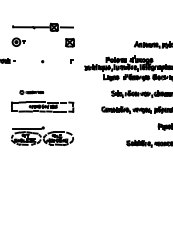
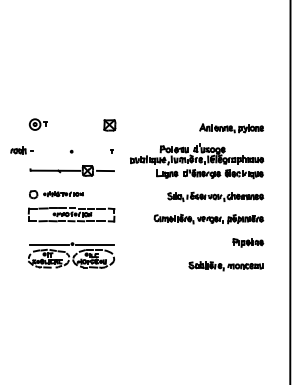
part: (42, 27) -> (71, 170), moved
part: (31, 92) -> (56, 194), size x1.67
line: (59, 128) -> (94, 244), added

